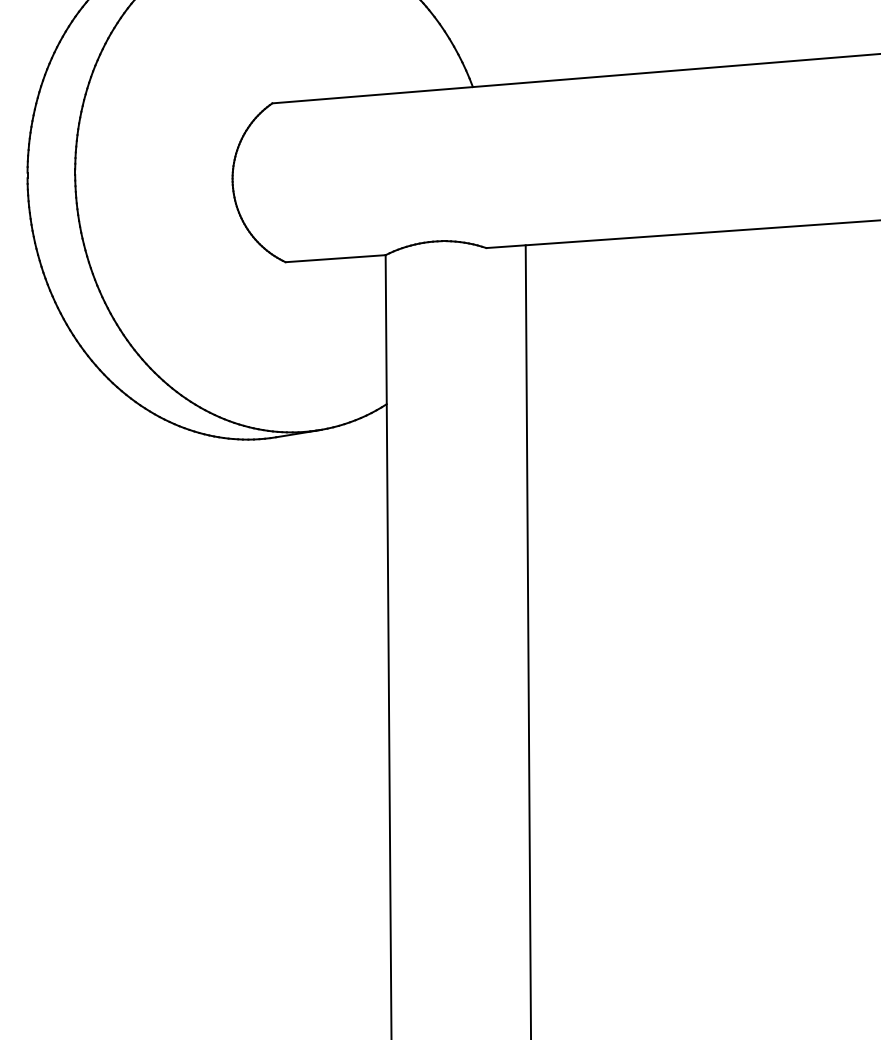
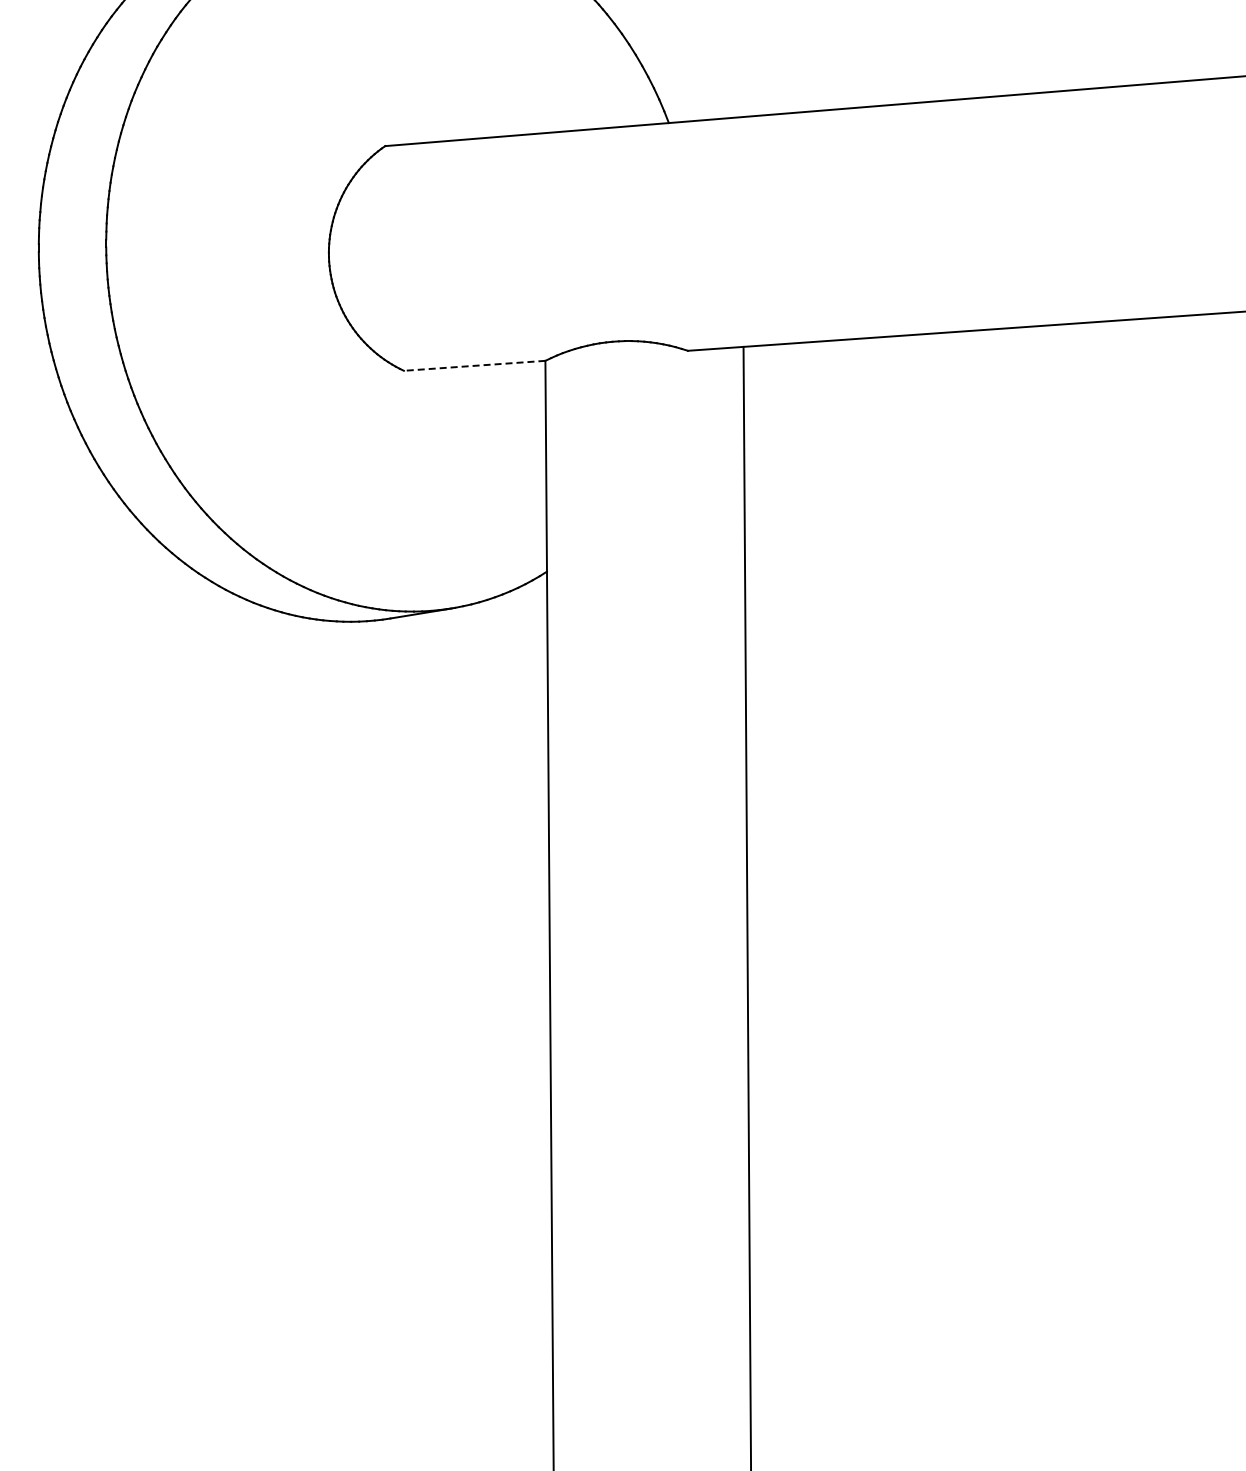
line: (335, 258) -> (474, 365), solid -> dashed

